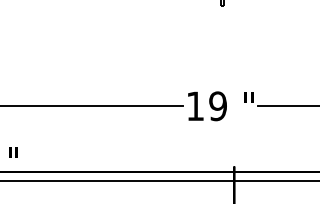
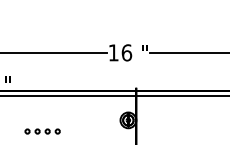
text: (217, 105) -> (126, 52), 19 -> 16

